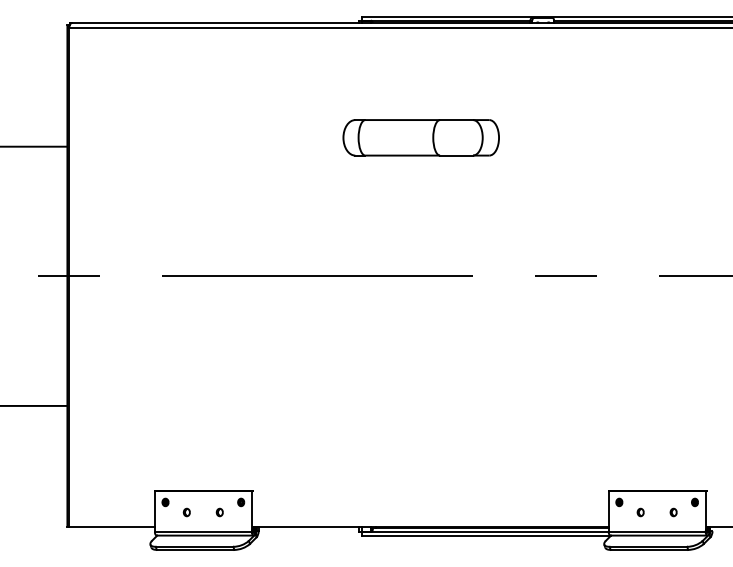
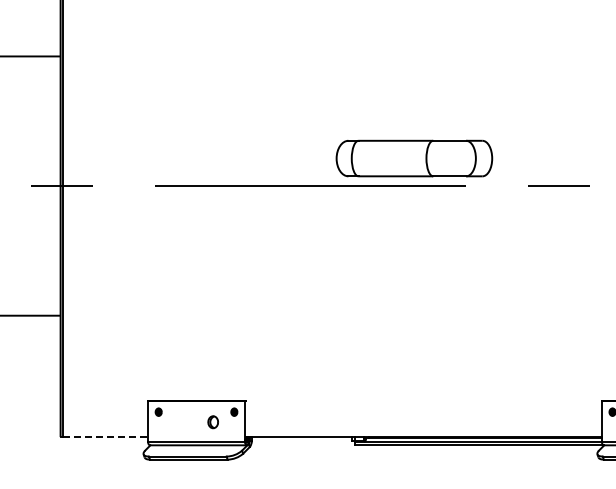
part: (420, 137) -> (413, 158), moved
part: (186, 512) -> (179, 422), removed
part: (219, 512) -> (212, 422), size x1.6
line: (112, 527) -> (105, 437), solid -> dashed

